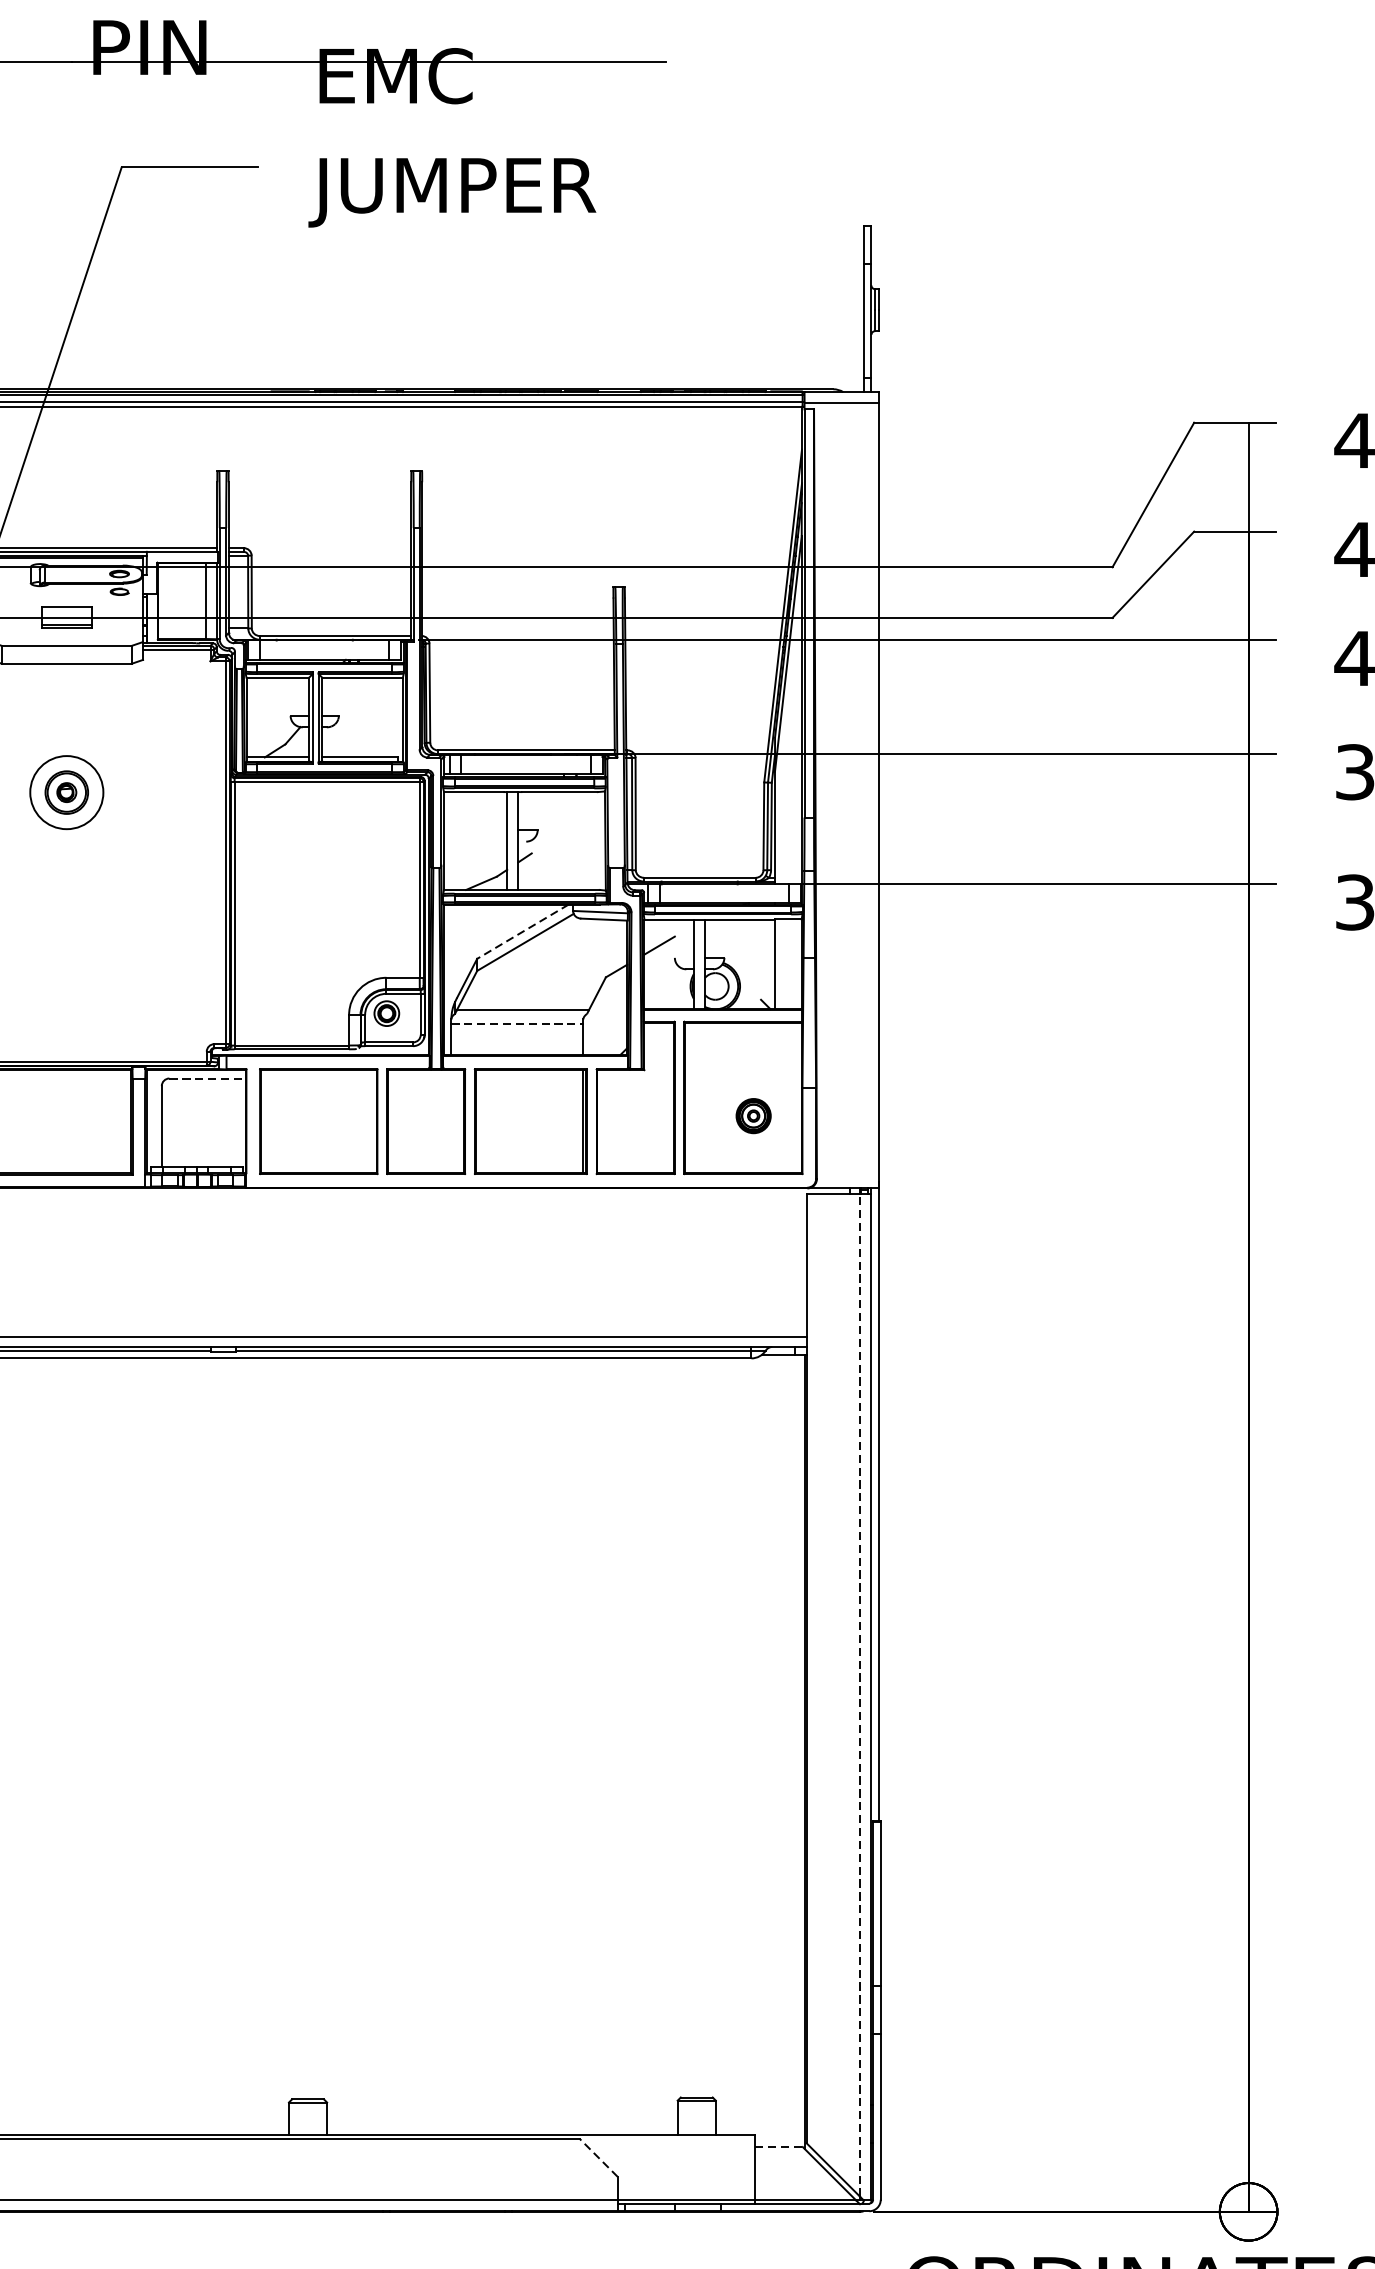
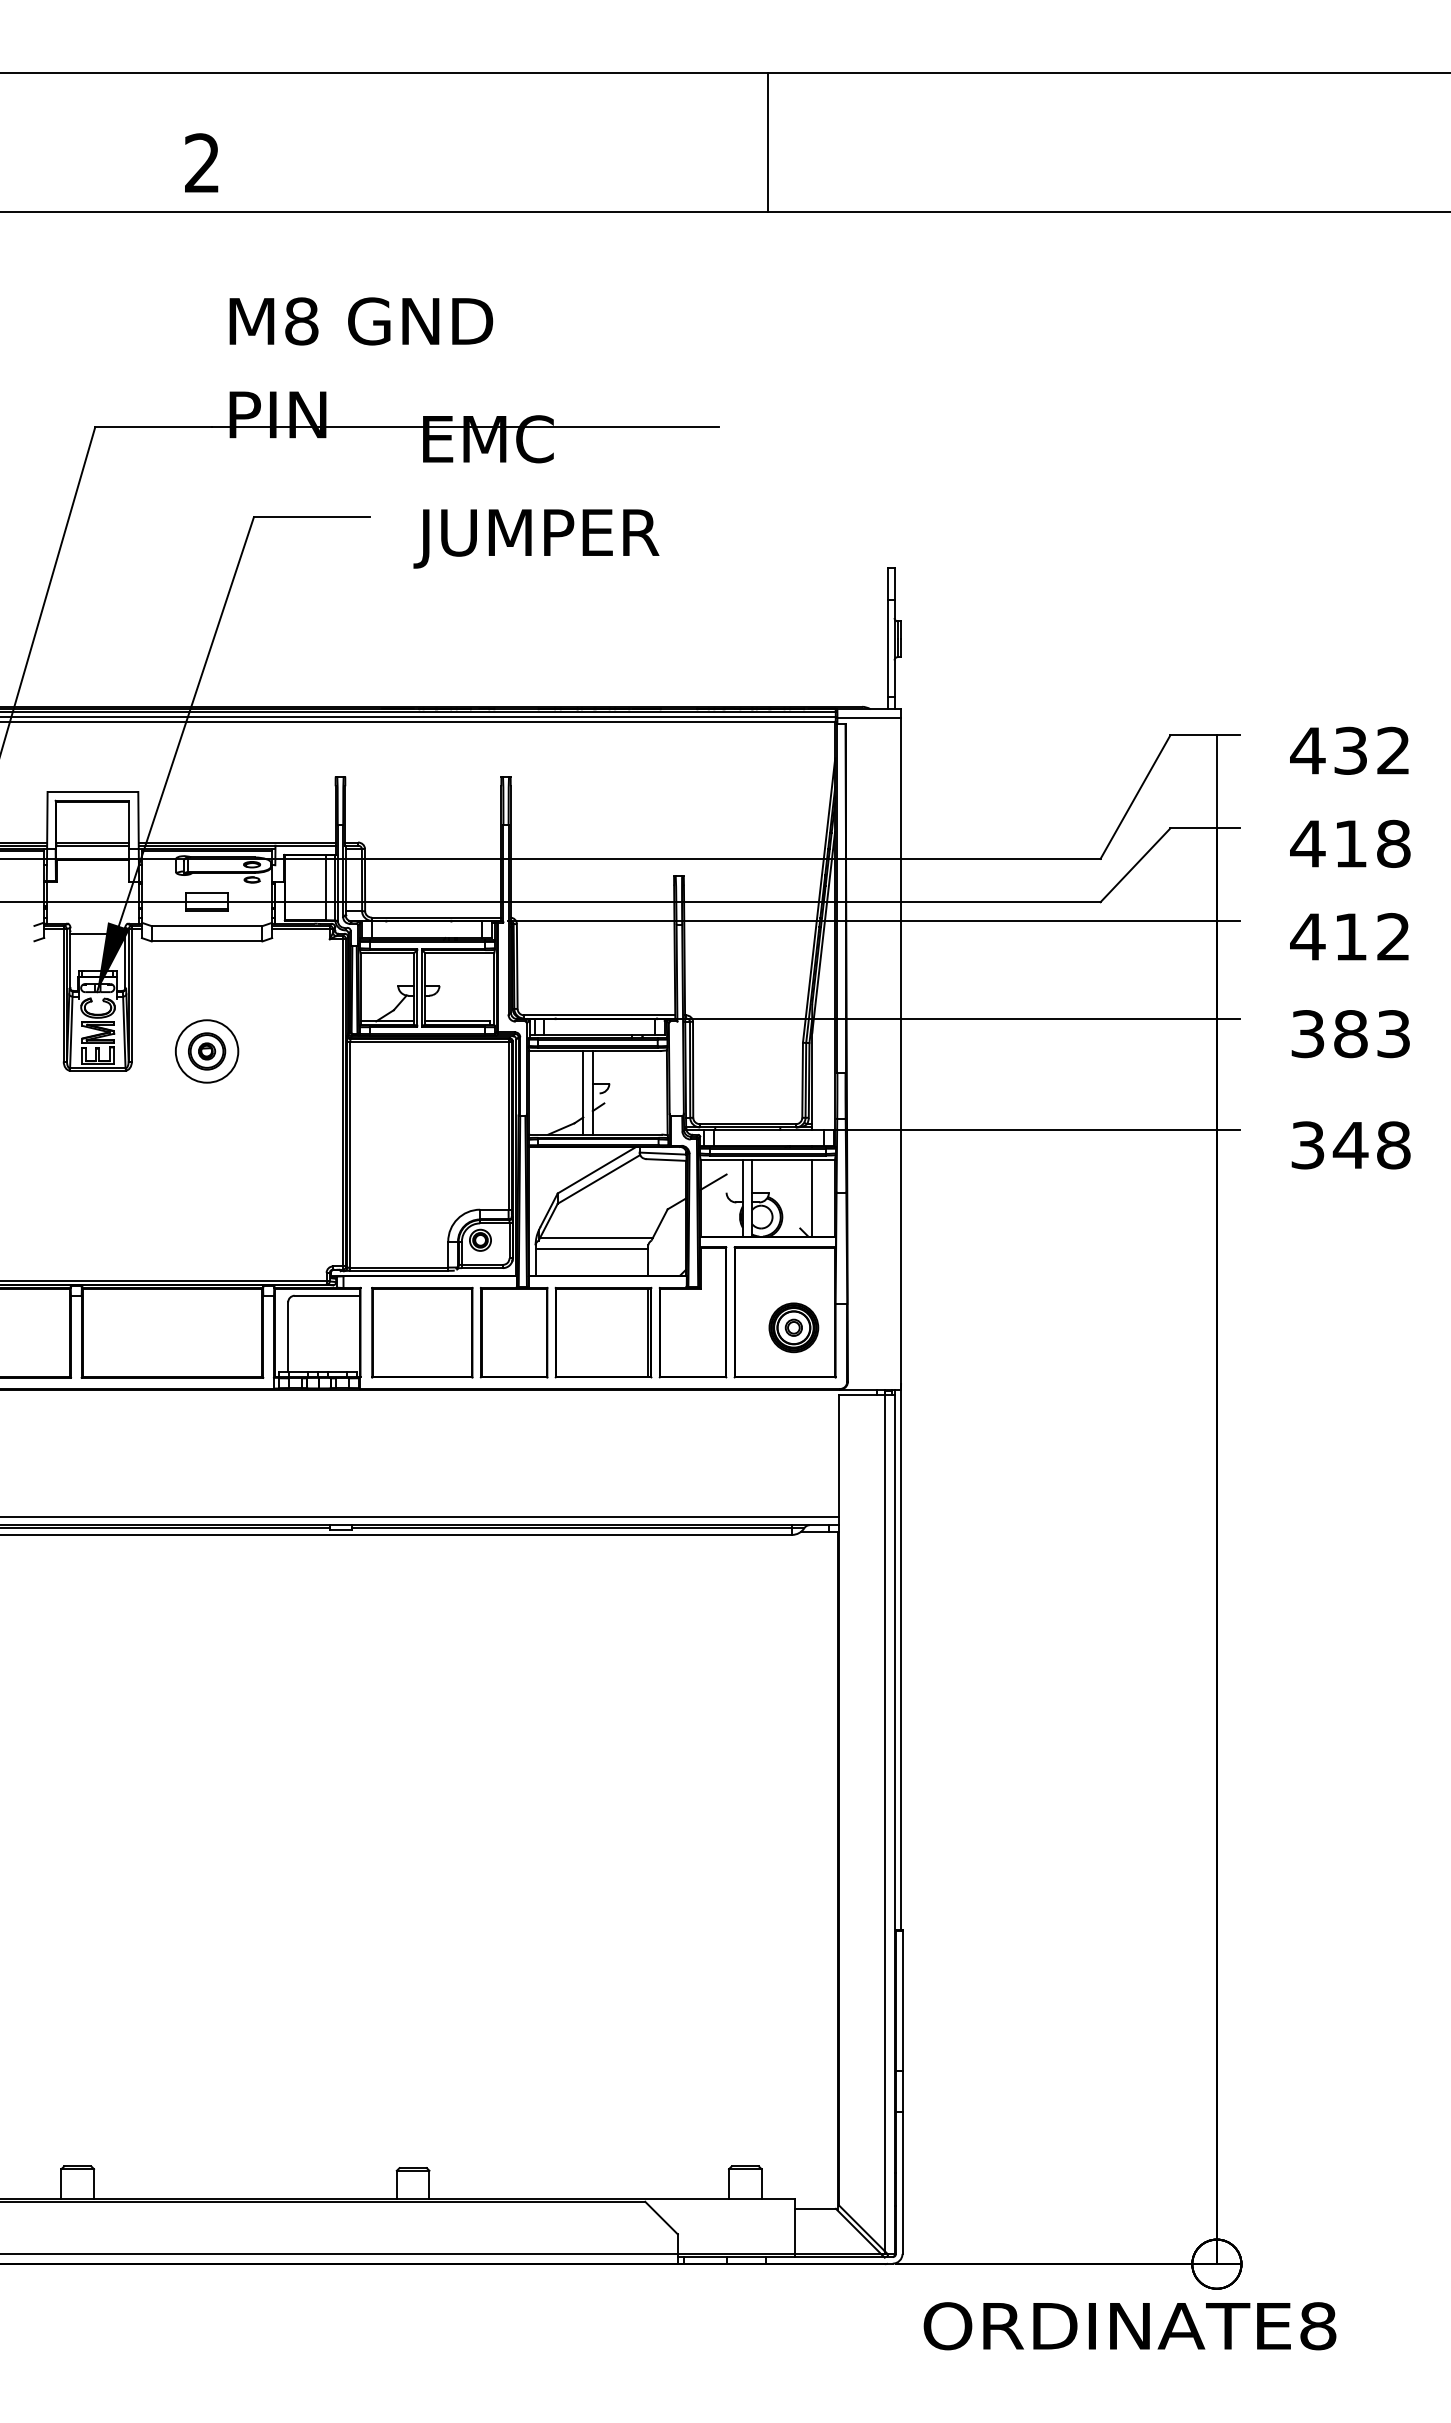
line: (522, 931) -> (596, 1170), dashed -> solid
line: (517, 1024) -> (592, 1249), dashed -> solid
line: (207, 1078) -> (327, 1295), dashed -> solid
part: (753, 1115) -> (793, 1327), size x1.67
line: (859, 1694) -> (884, 1822), dashed -> solid
line: (780, 2146) -> (816, 2208), dashed -> solid
line: (598, 2157) -> (661, 2217), dashed -> solid

